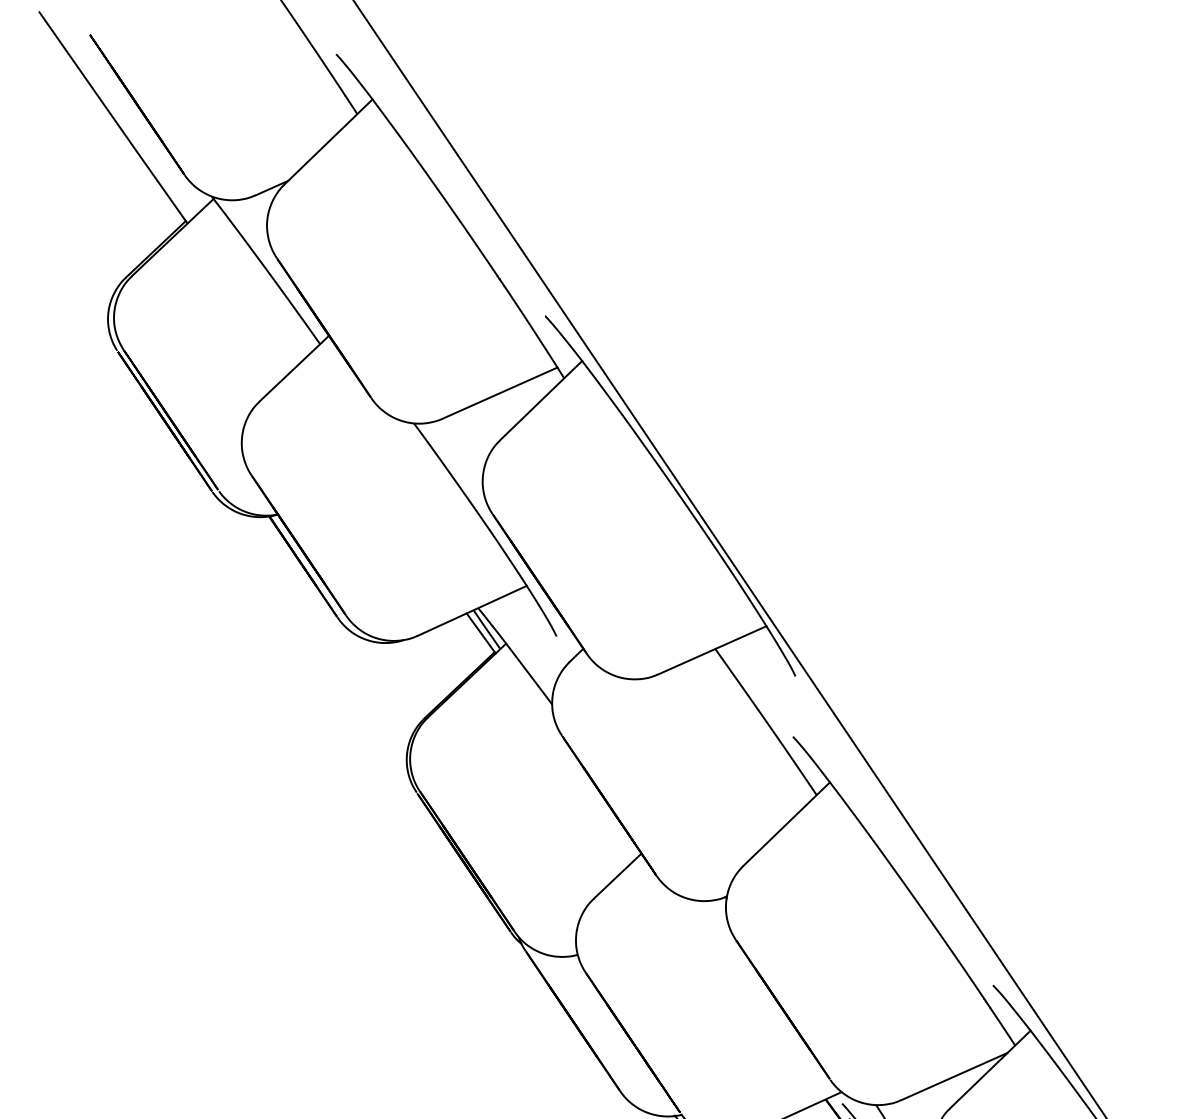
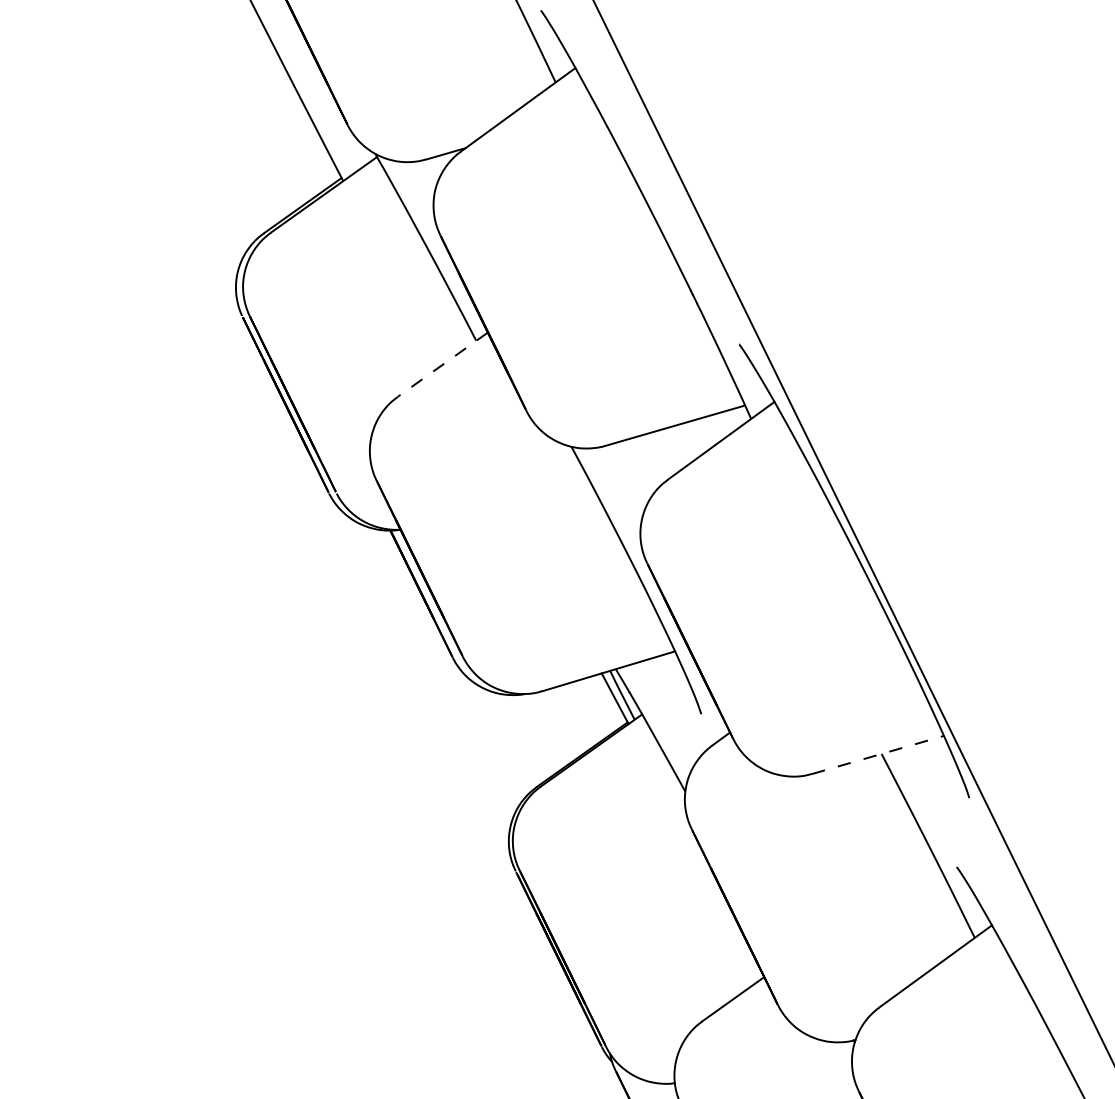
line: (294, 368) -> (442, 364), solid -> dashed
line: (712, 650) -> (878, 755), solid -> dashed

